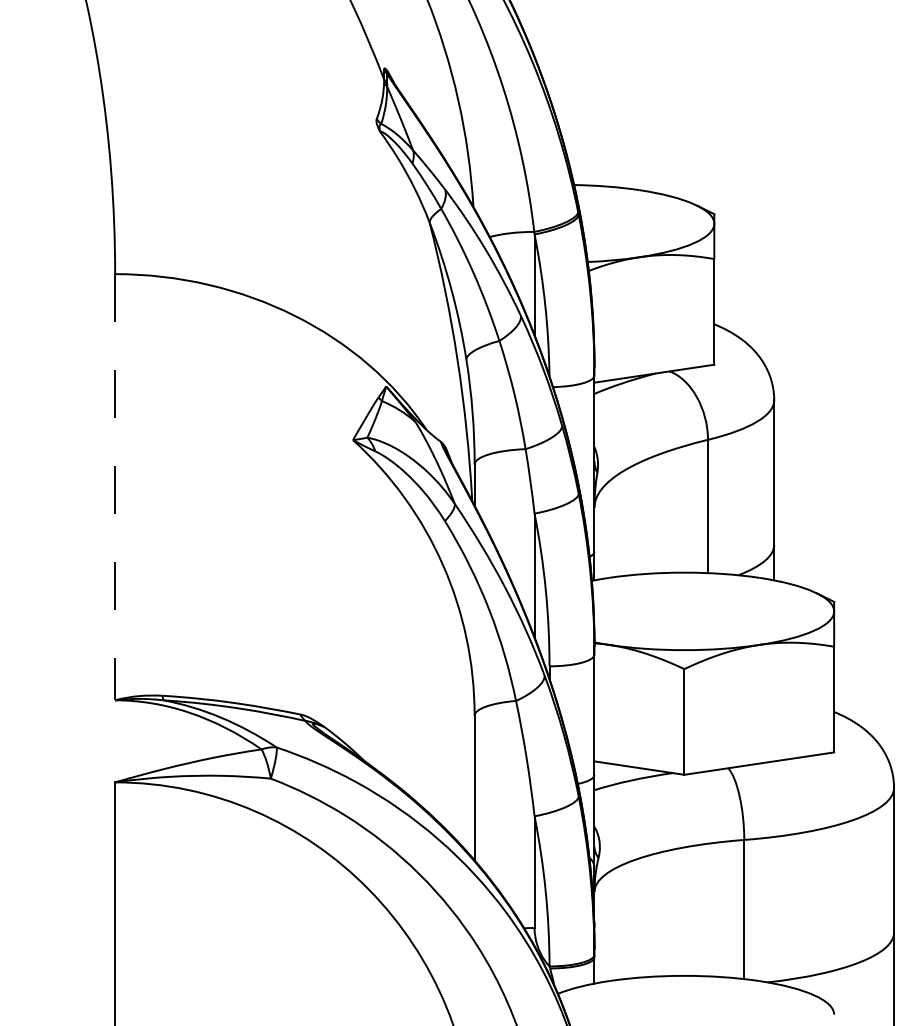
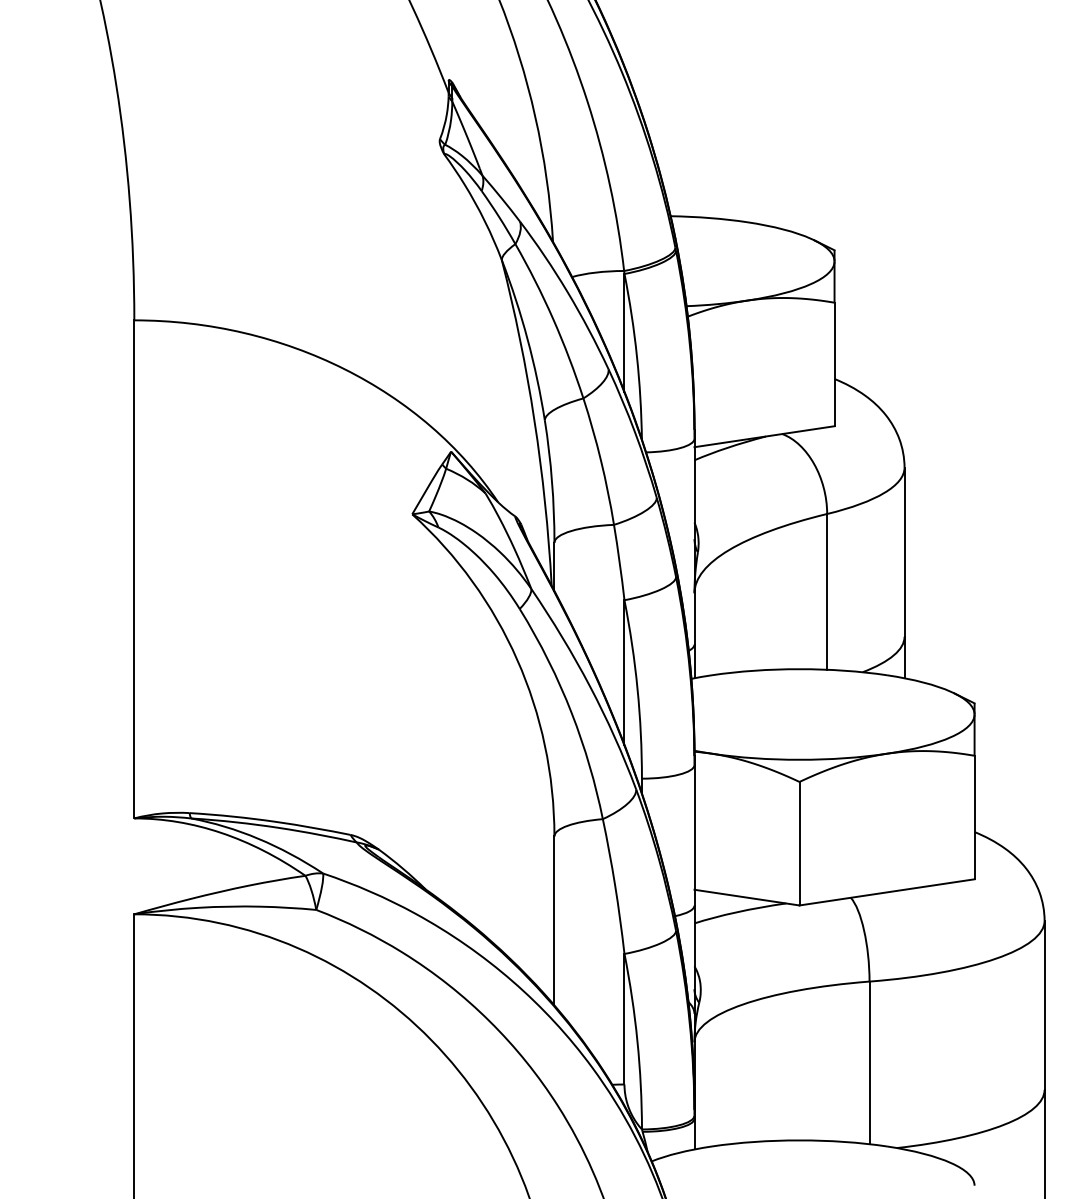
line: (115, 487) -> (134, 569), dashed -> solid

